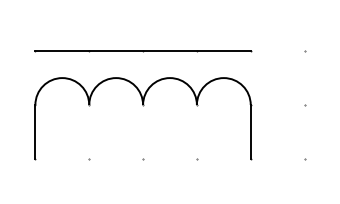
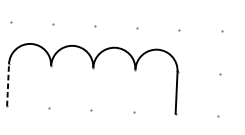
line: (142, 51) -> (94, 26), removed
line: (35, 131) -> (8, 84), solid -> dashed

